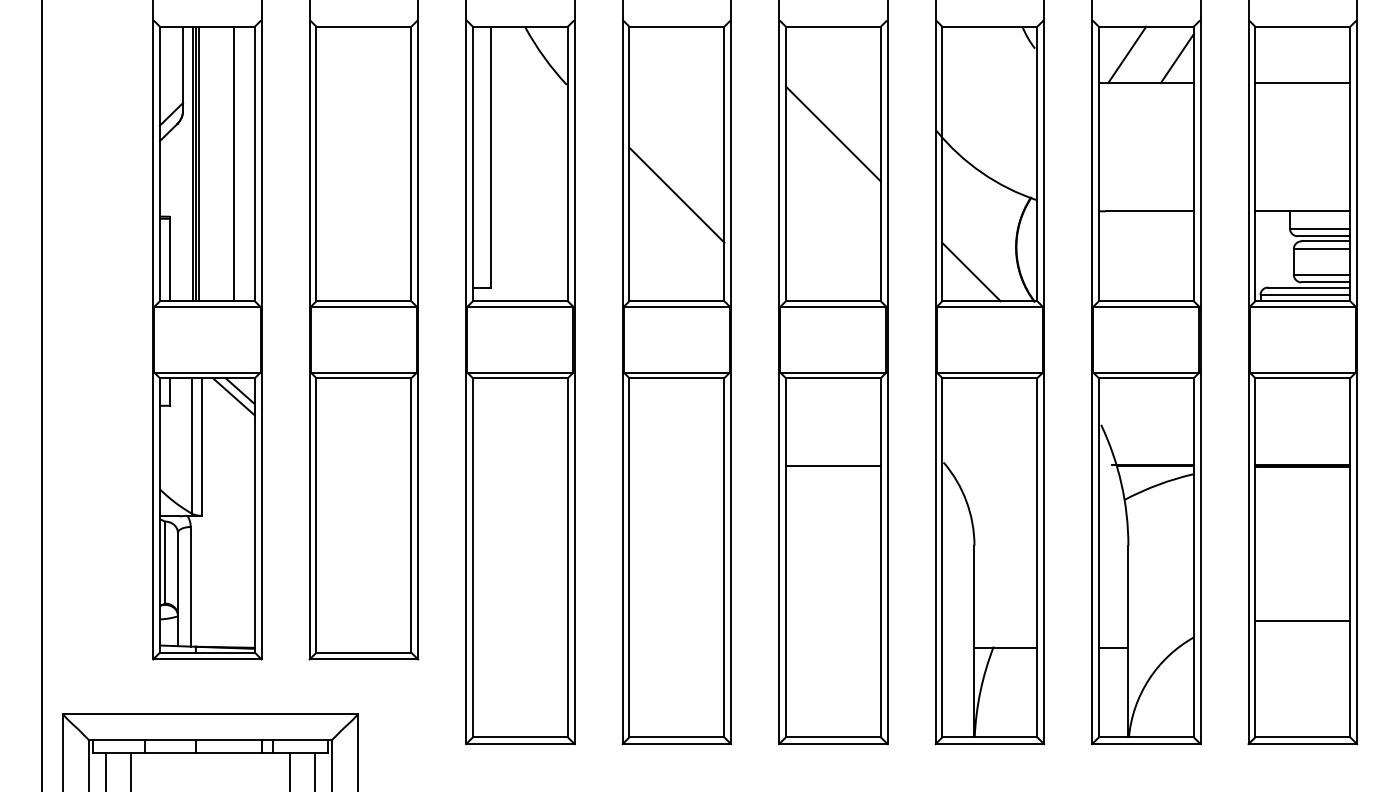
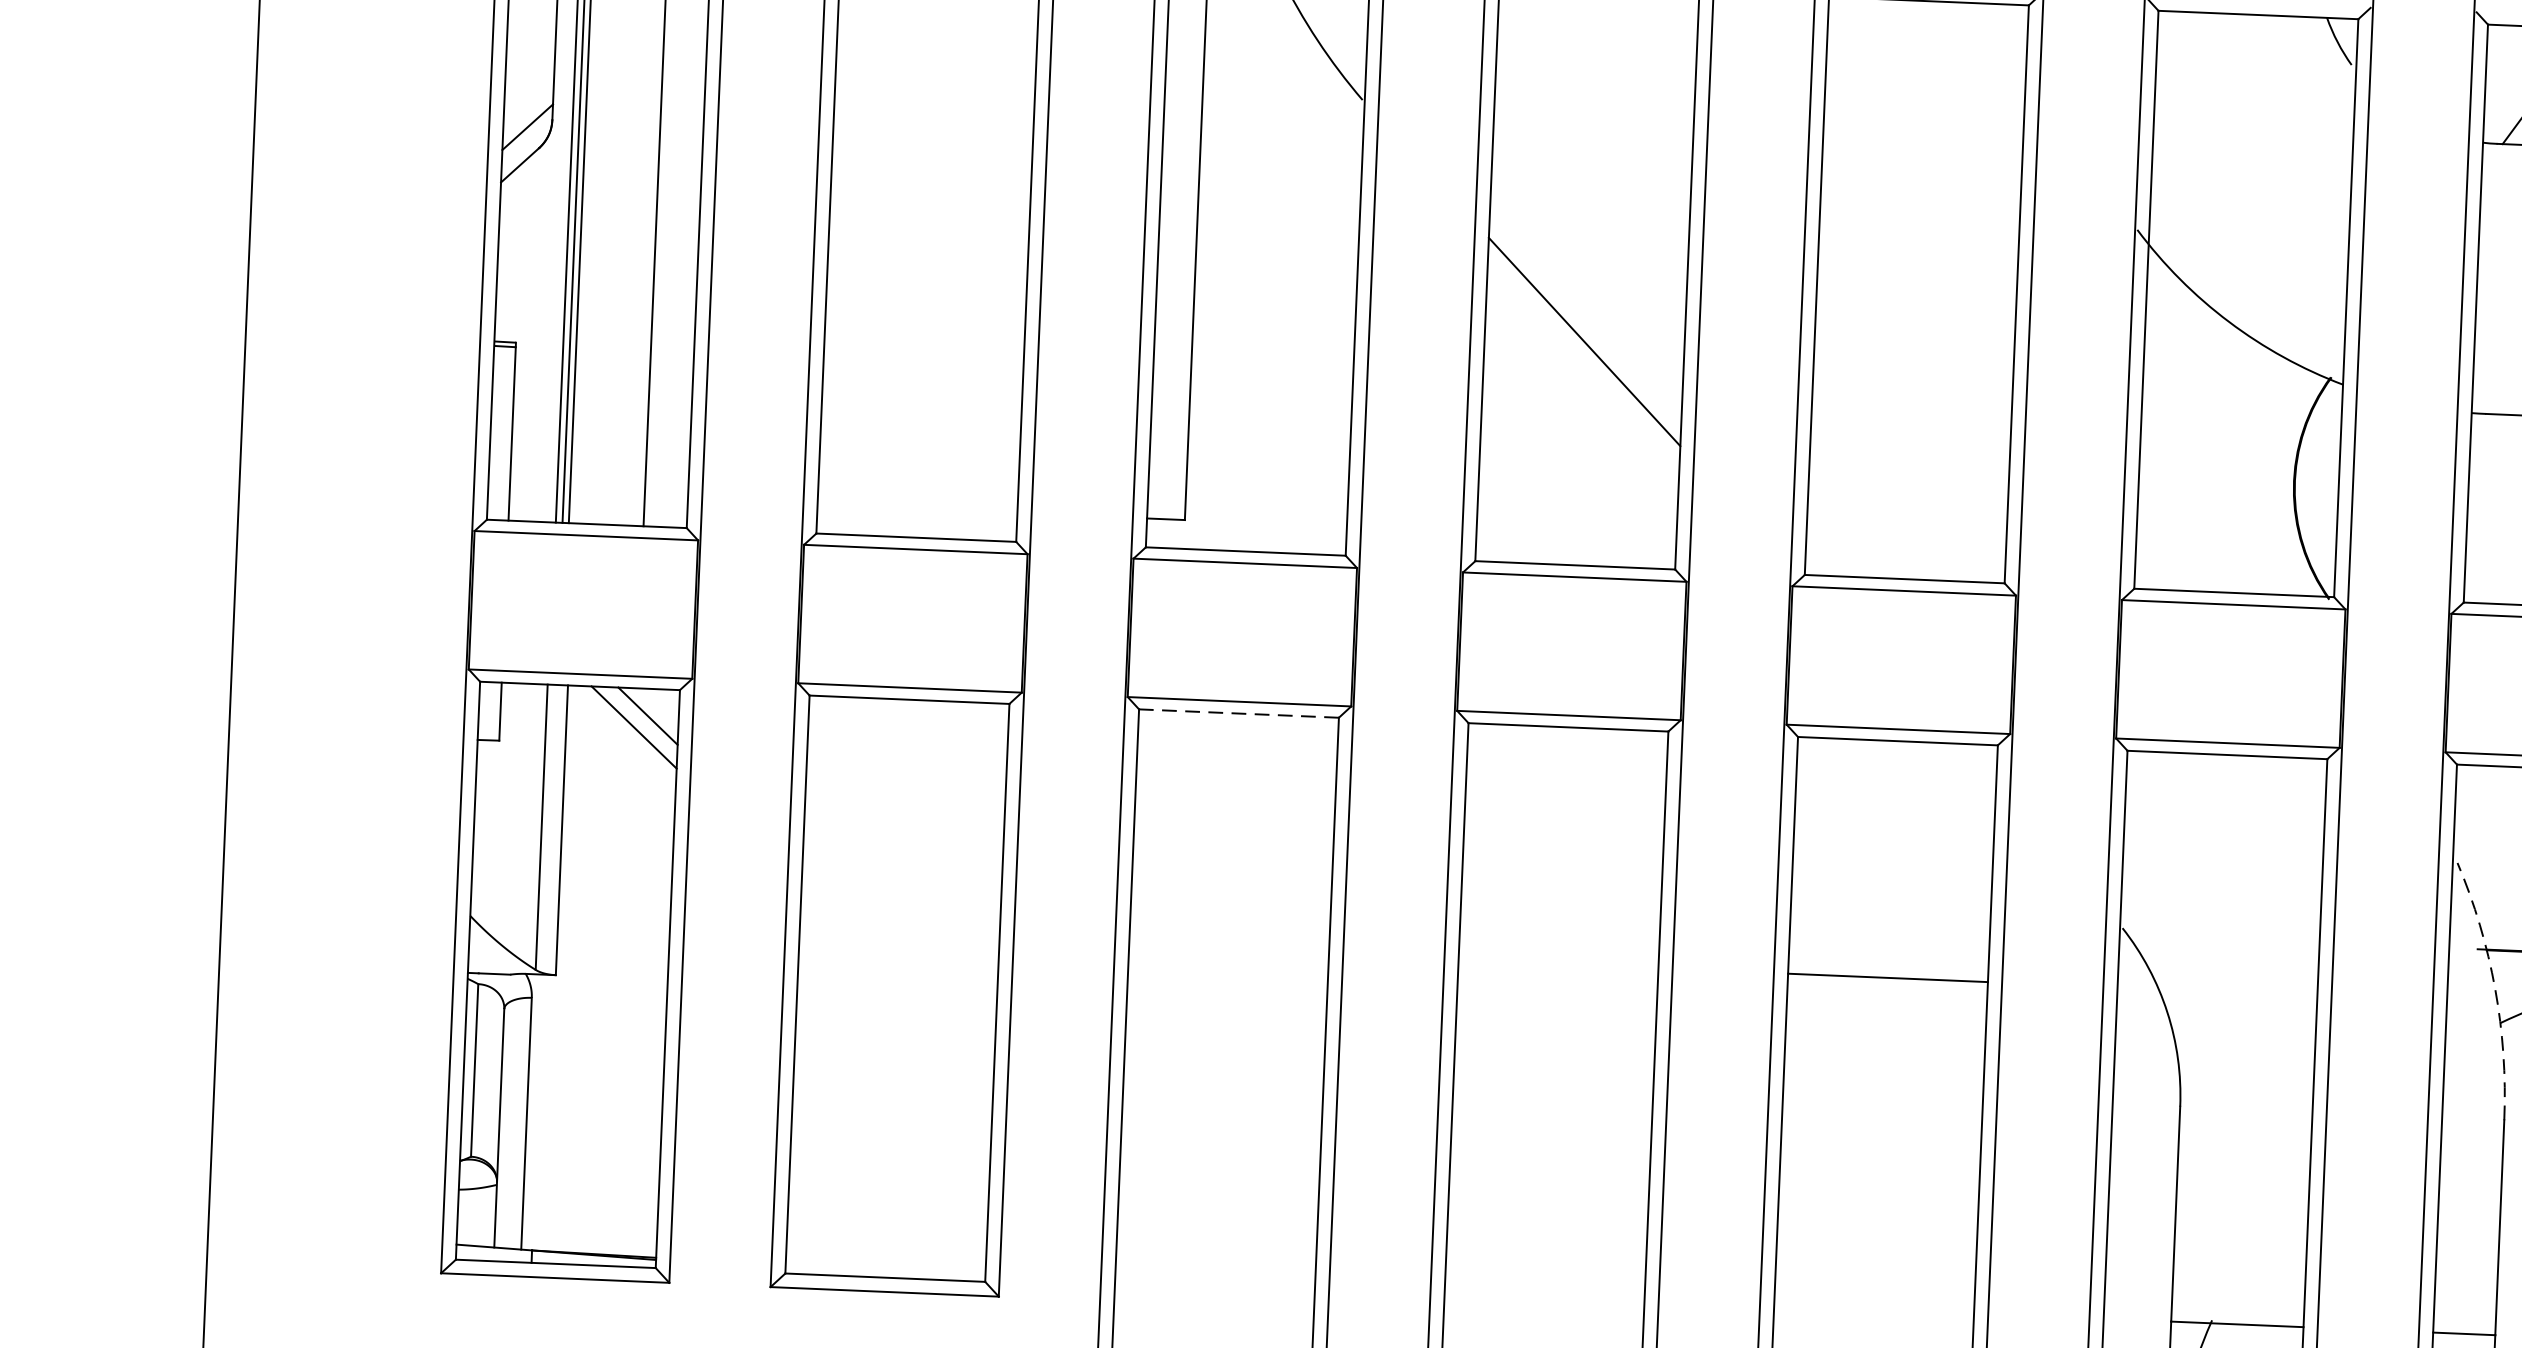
line: (832, 133) -> (1917, 225), removed
line: (971, 272) -> (2198, 530), removed
line: (519, 378) -> (1237, 714), solid -> dashed
line: (832, 465) -> (1886, 977), moved
arc: (1121, 483) -> (2495, 988), solid -> dashed

